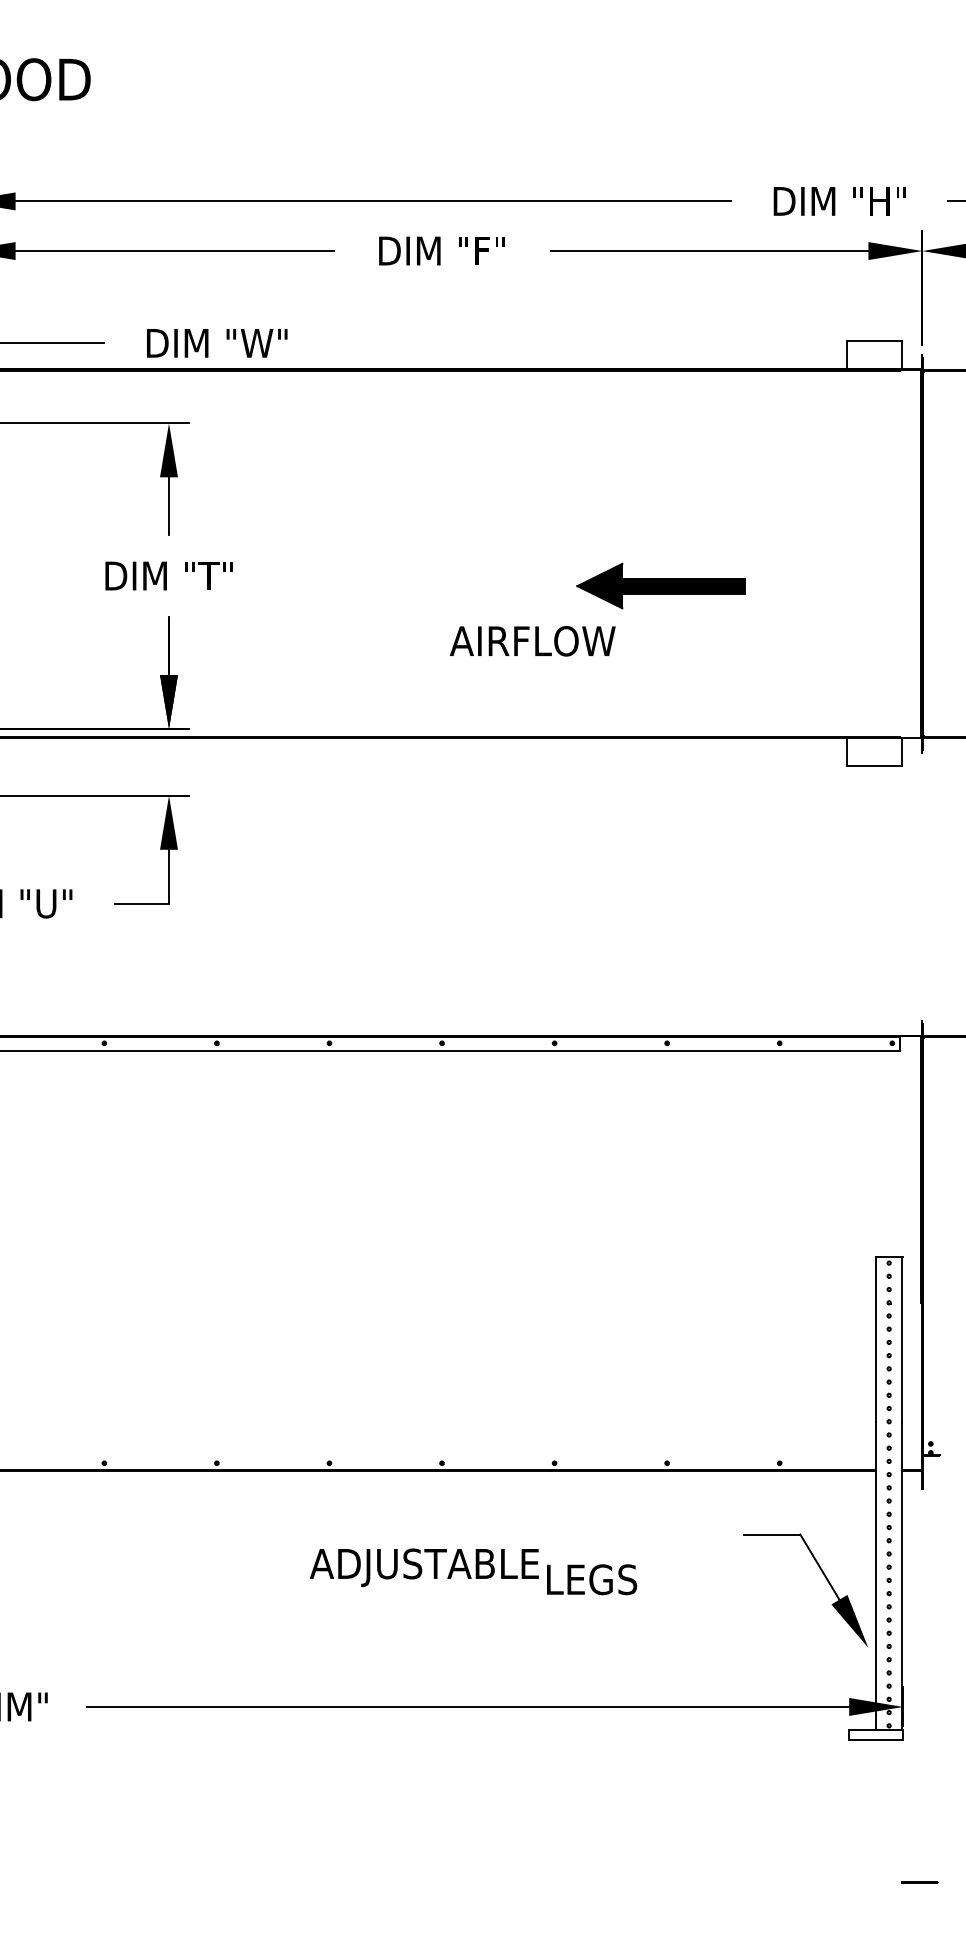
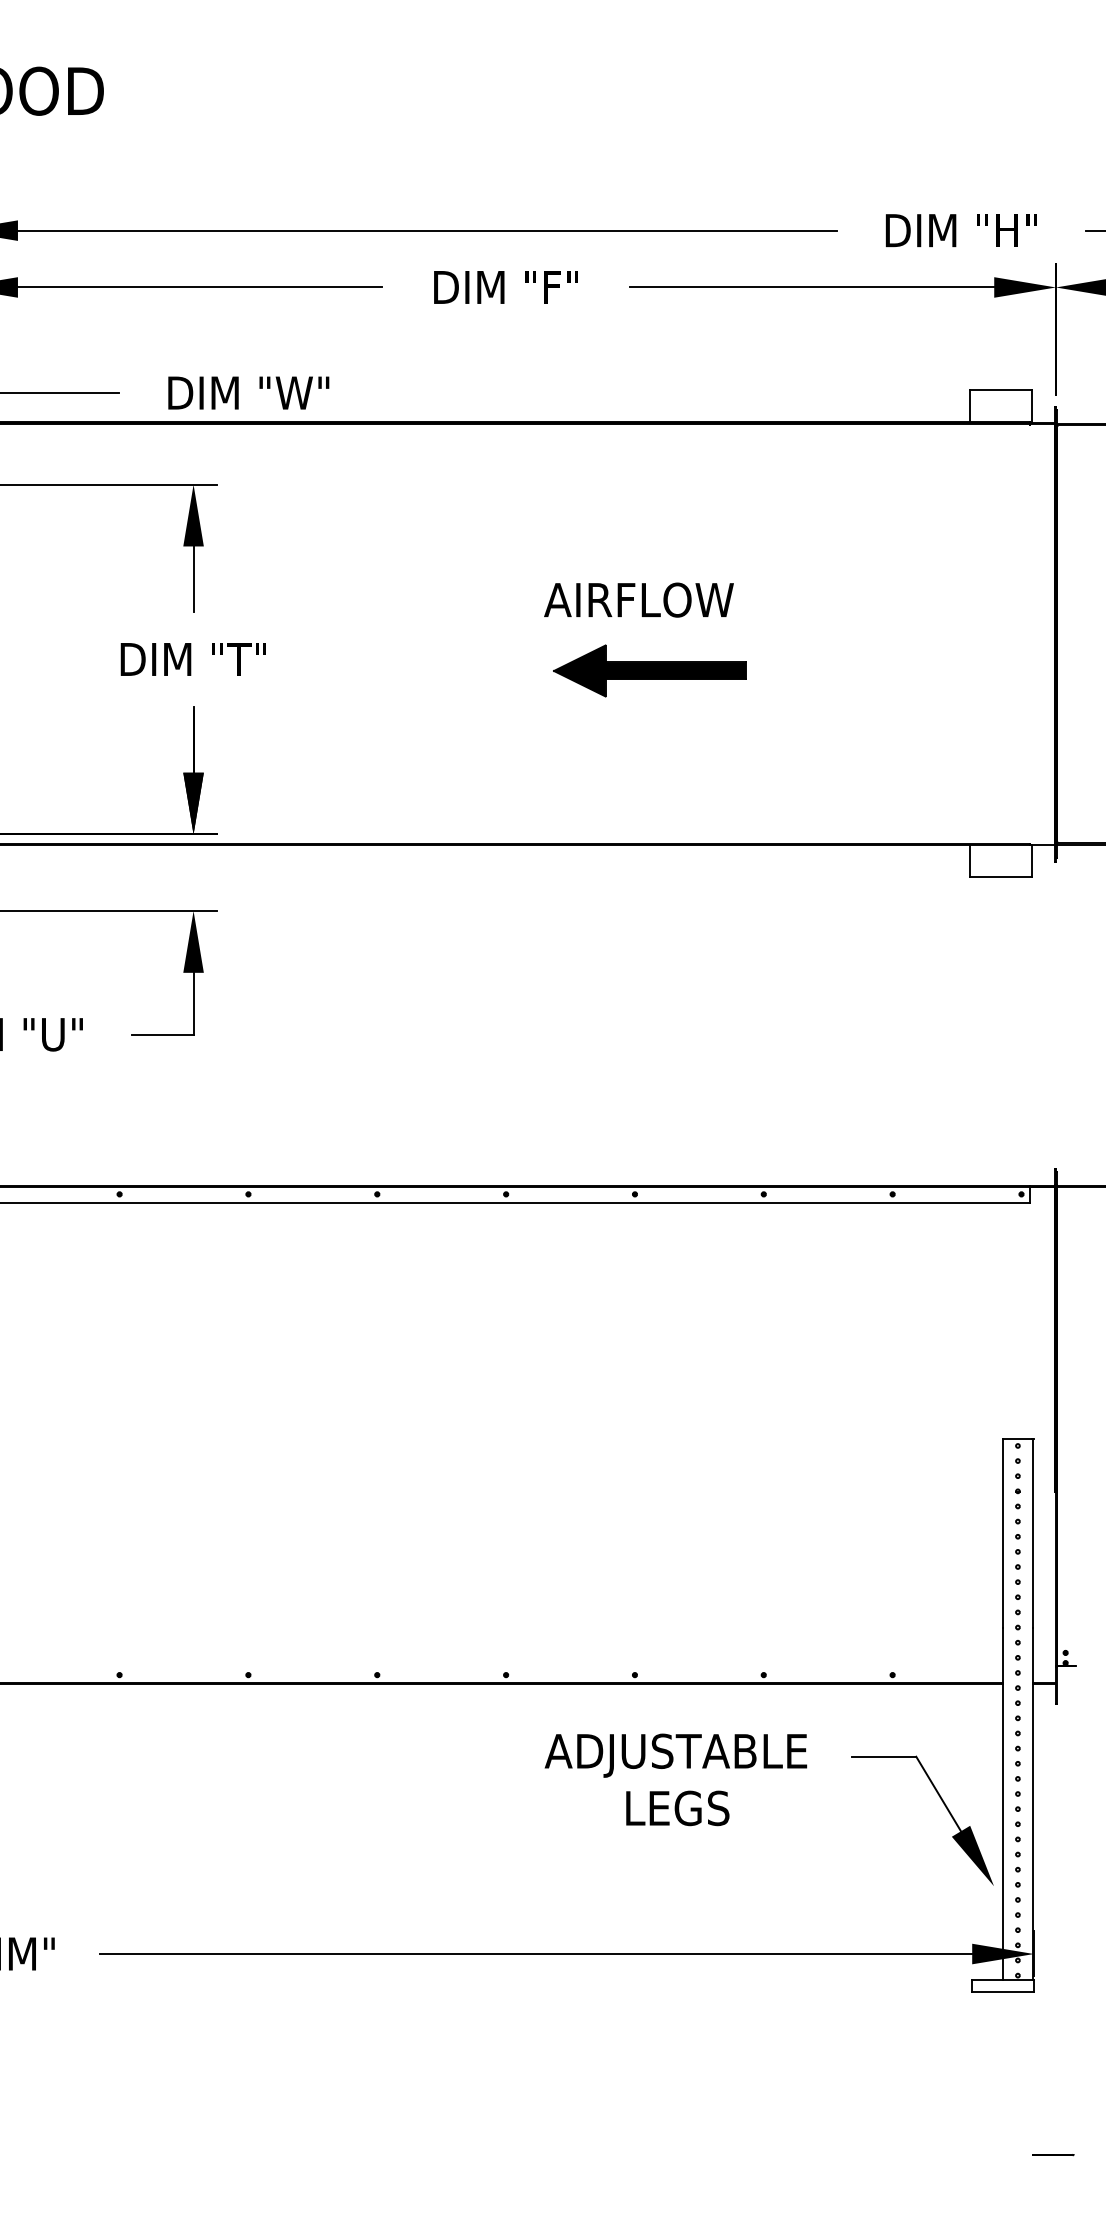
part: (660, 585) -> (649, 670), moved
text: (532, 640) -> (638, 599), moved
text: (424, 1567) -> (675, 1755), moved

